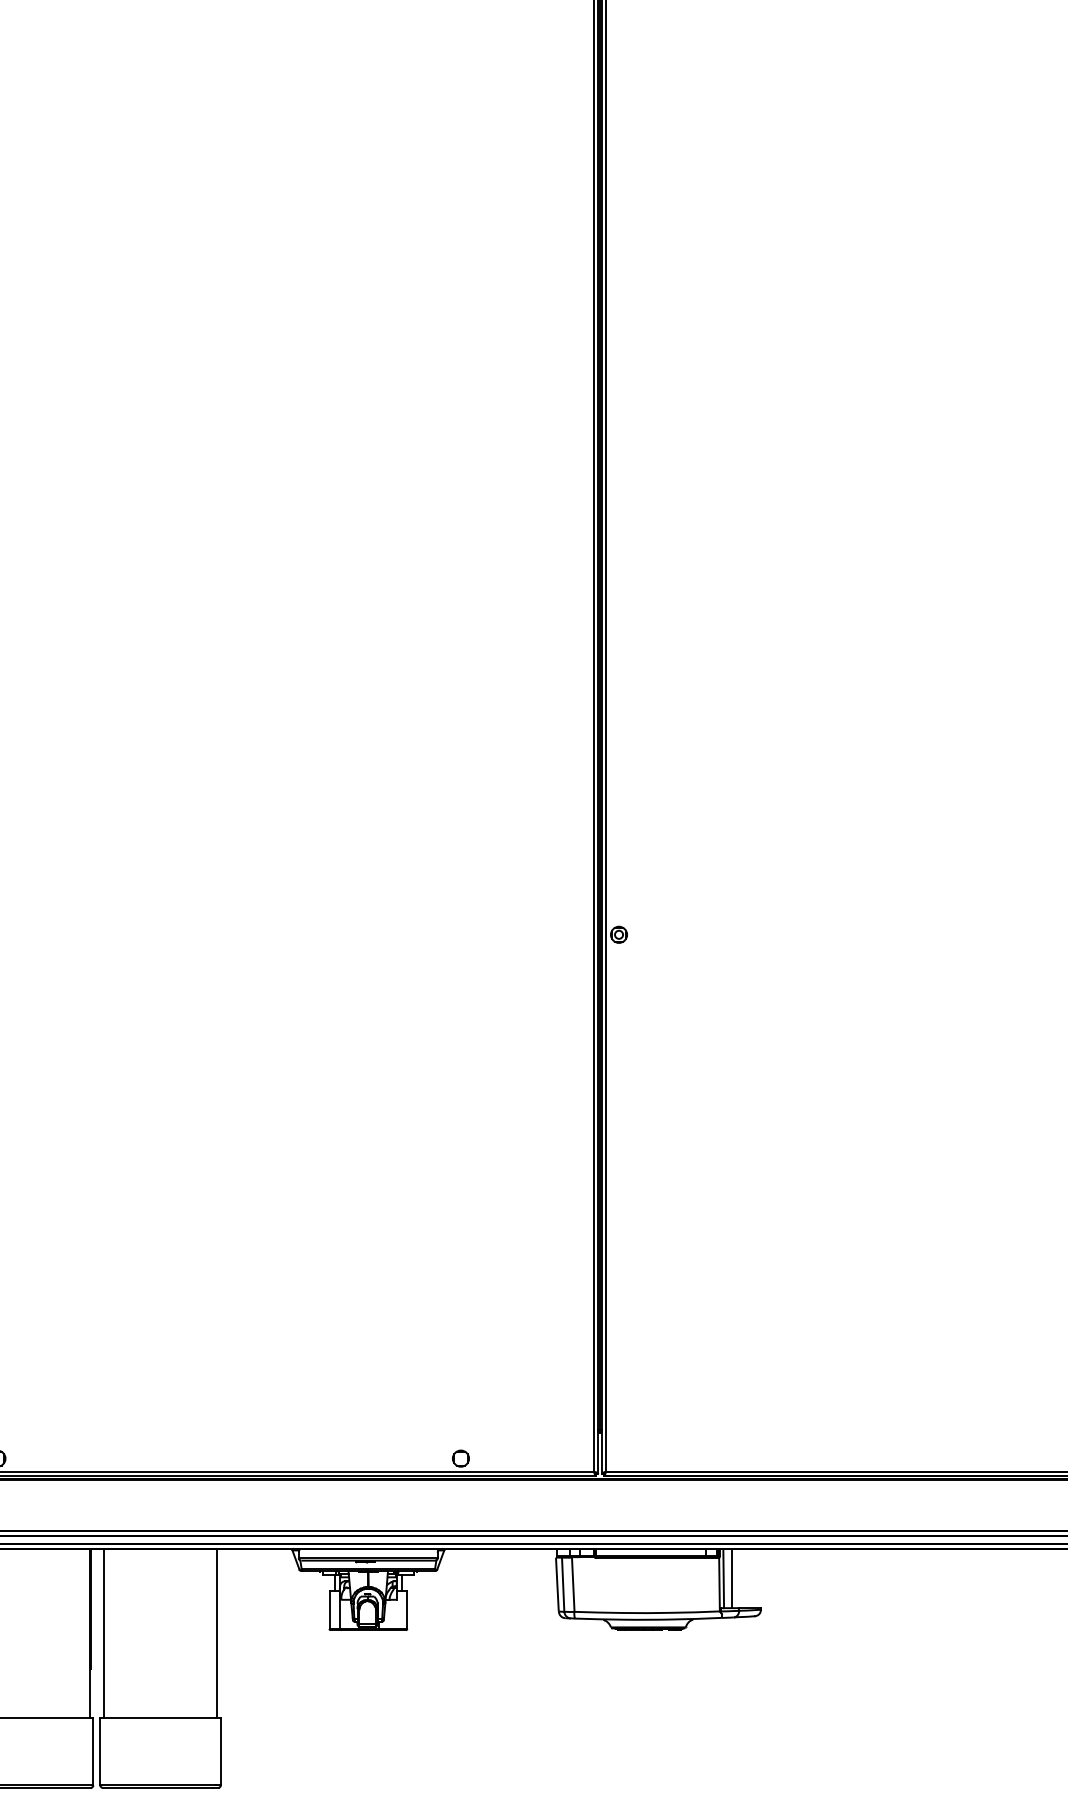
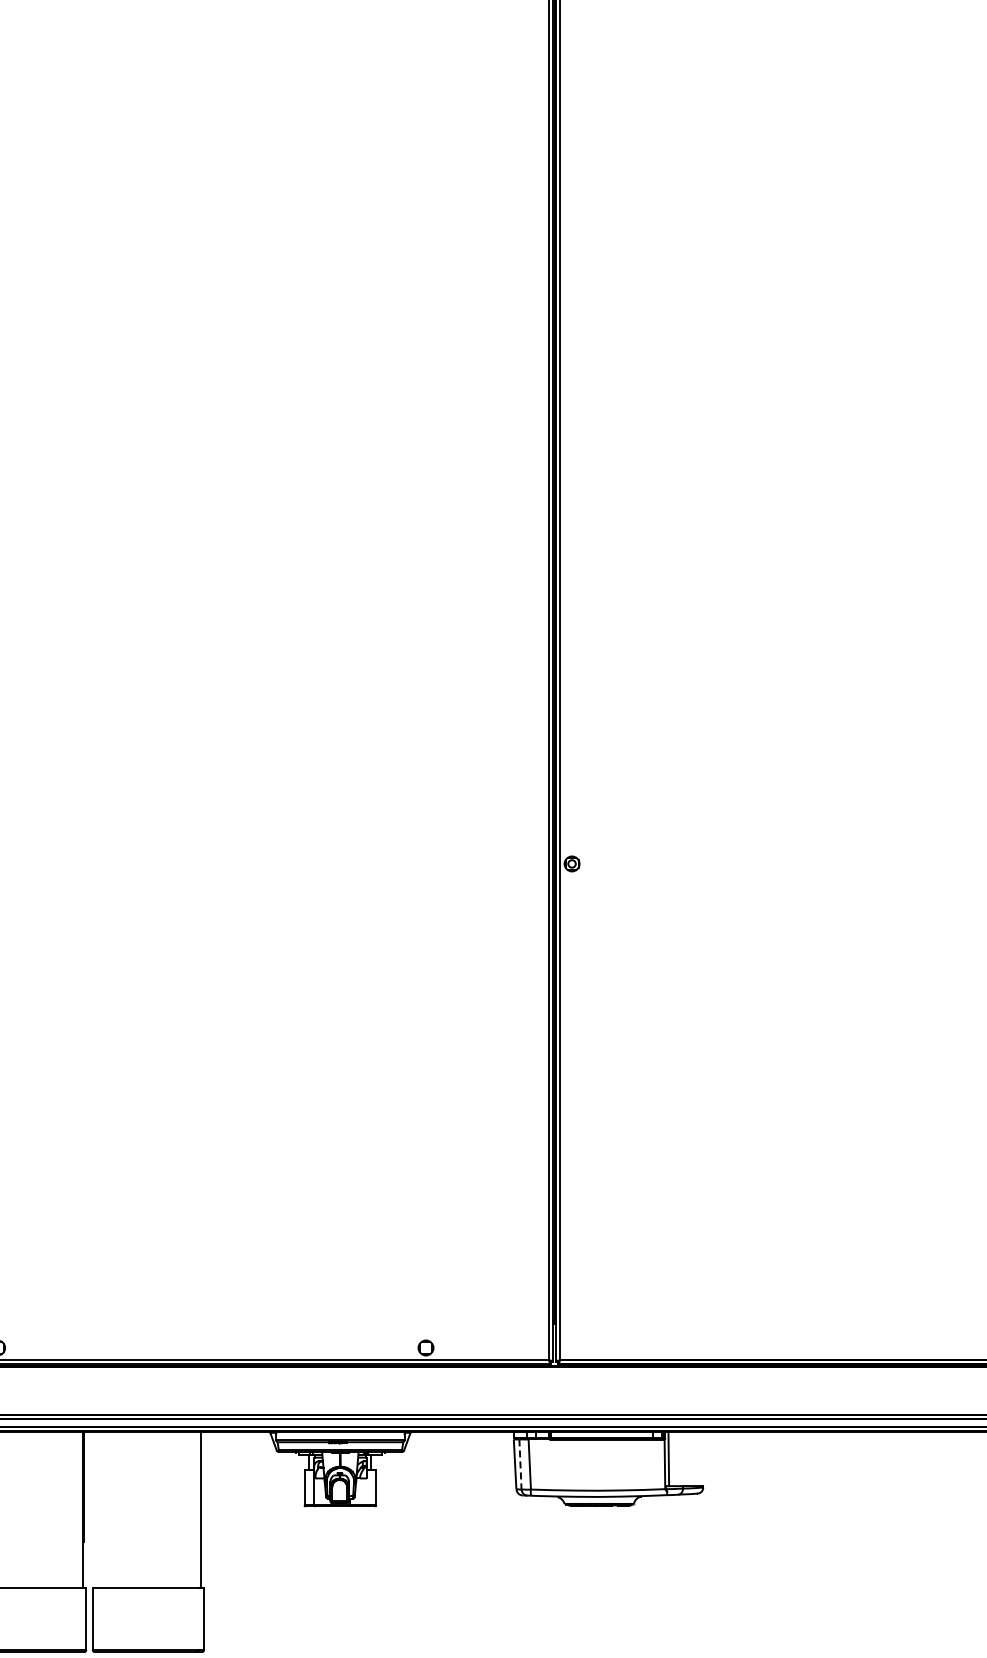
line: (732, 1578) -> (676, 1458), removed
line: (563, 1585) -> (520, 1465), solid -> dashed
line: (103, 1633) -> (95, 1509), removed

